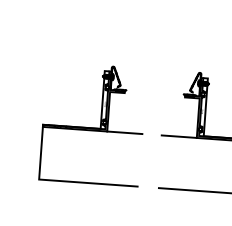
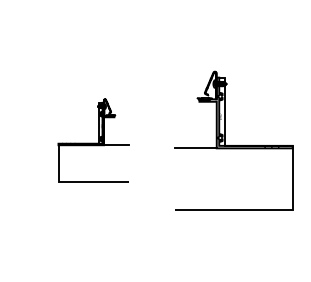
part: (92, 123) -> (93, 140), size x0.6

